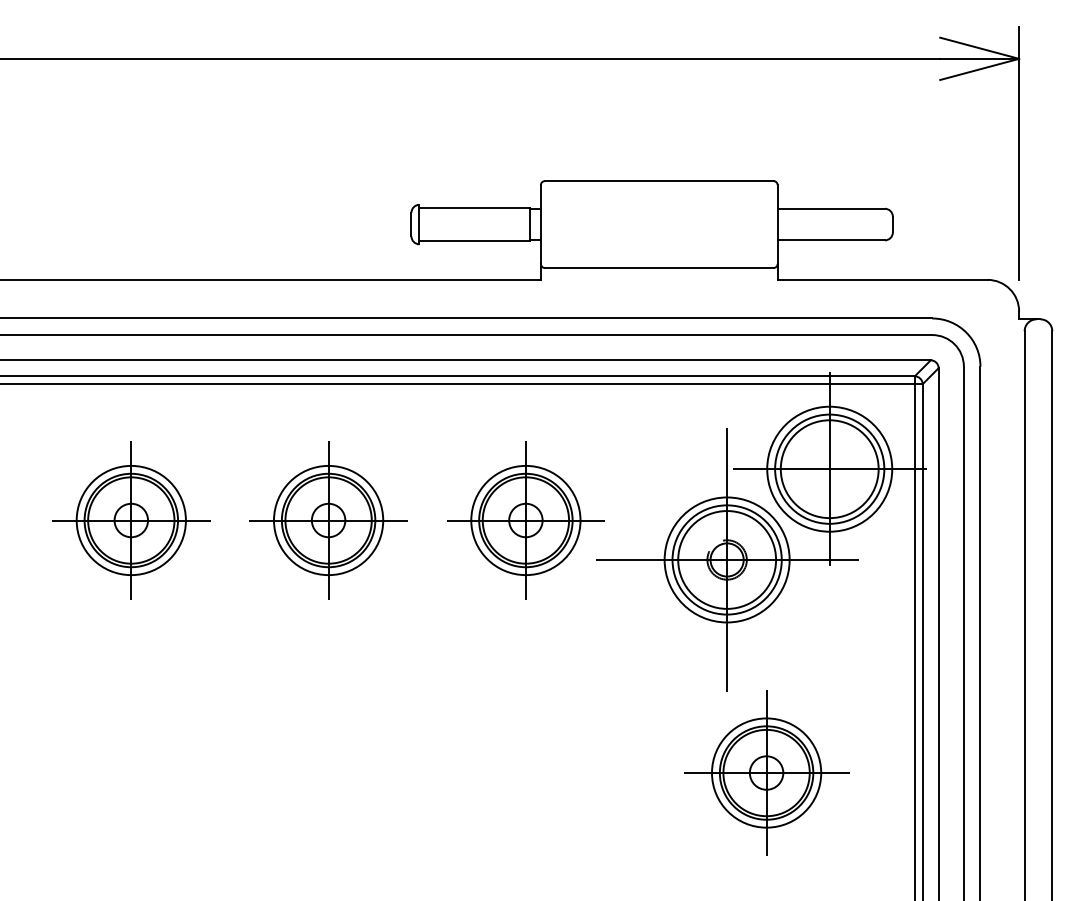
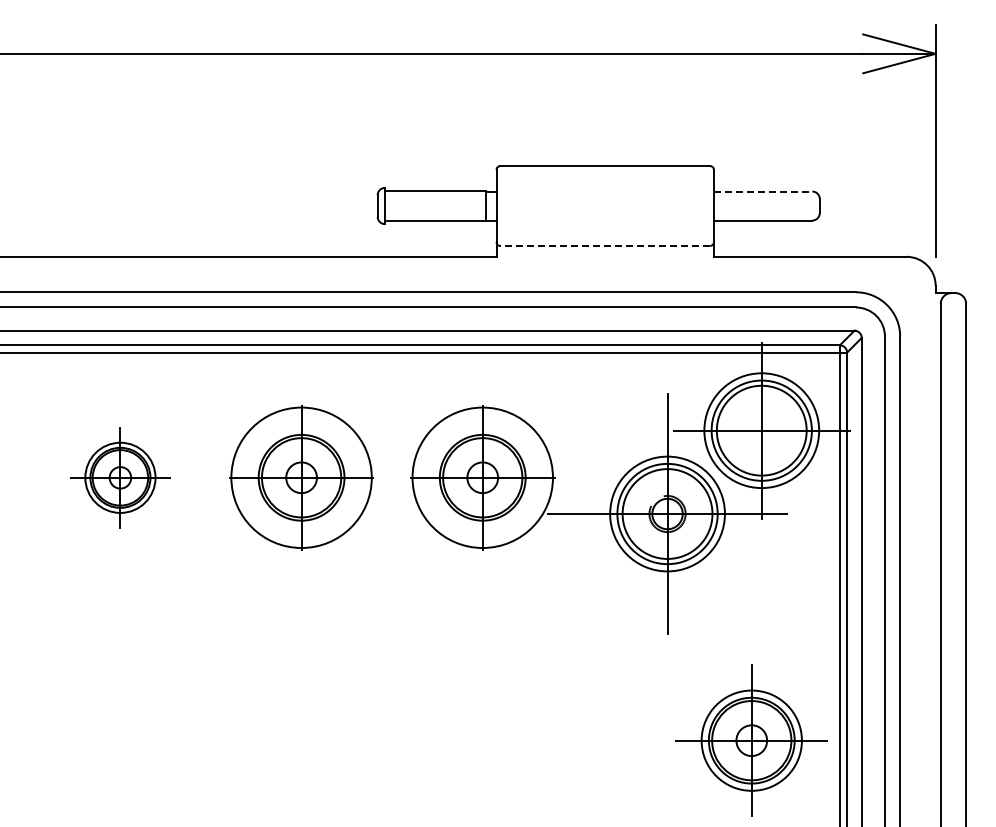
line: (831, 208) -> (763, 191), solid -> dashed
line: (658, 267) -> (604, 245), solid -> dashed
part: (131, 520) -> (120, 477), size x0.7
circle: (328, 520) -> (301, 477), size x1.4
circle: (525, 520) -> (482, 477), size x1.4
part: (766, 772) -> (751, 740), moved

